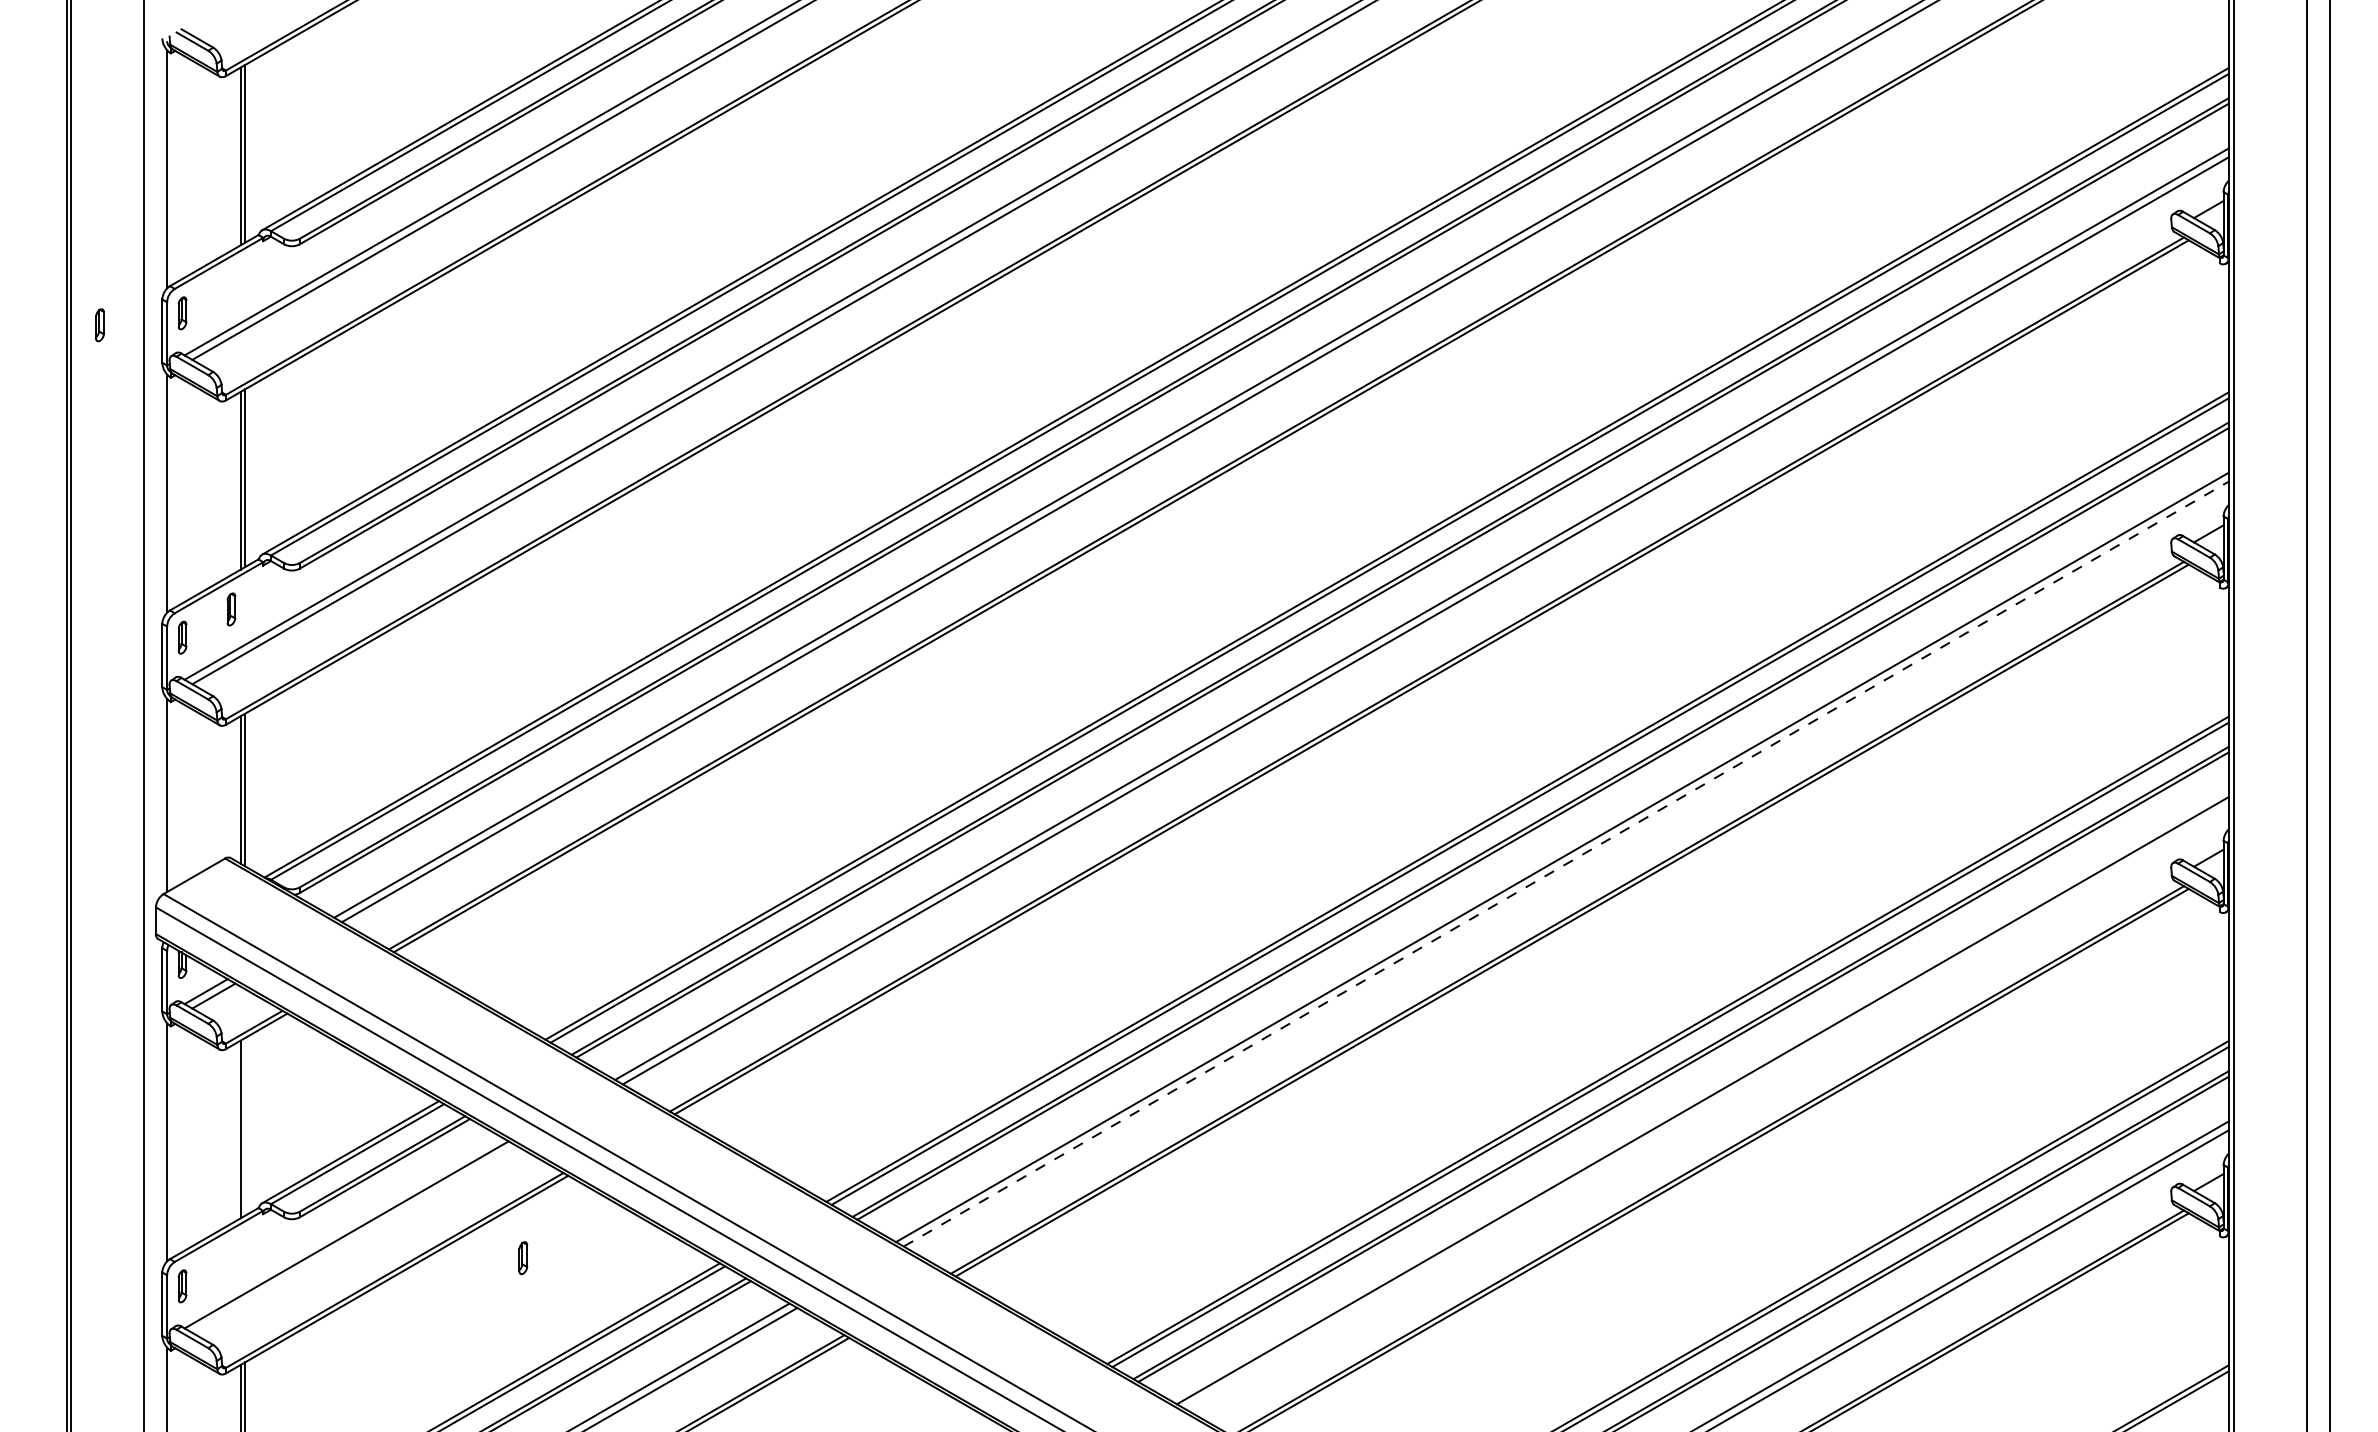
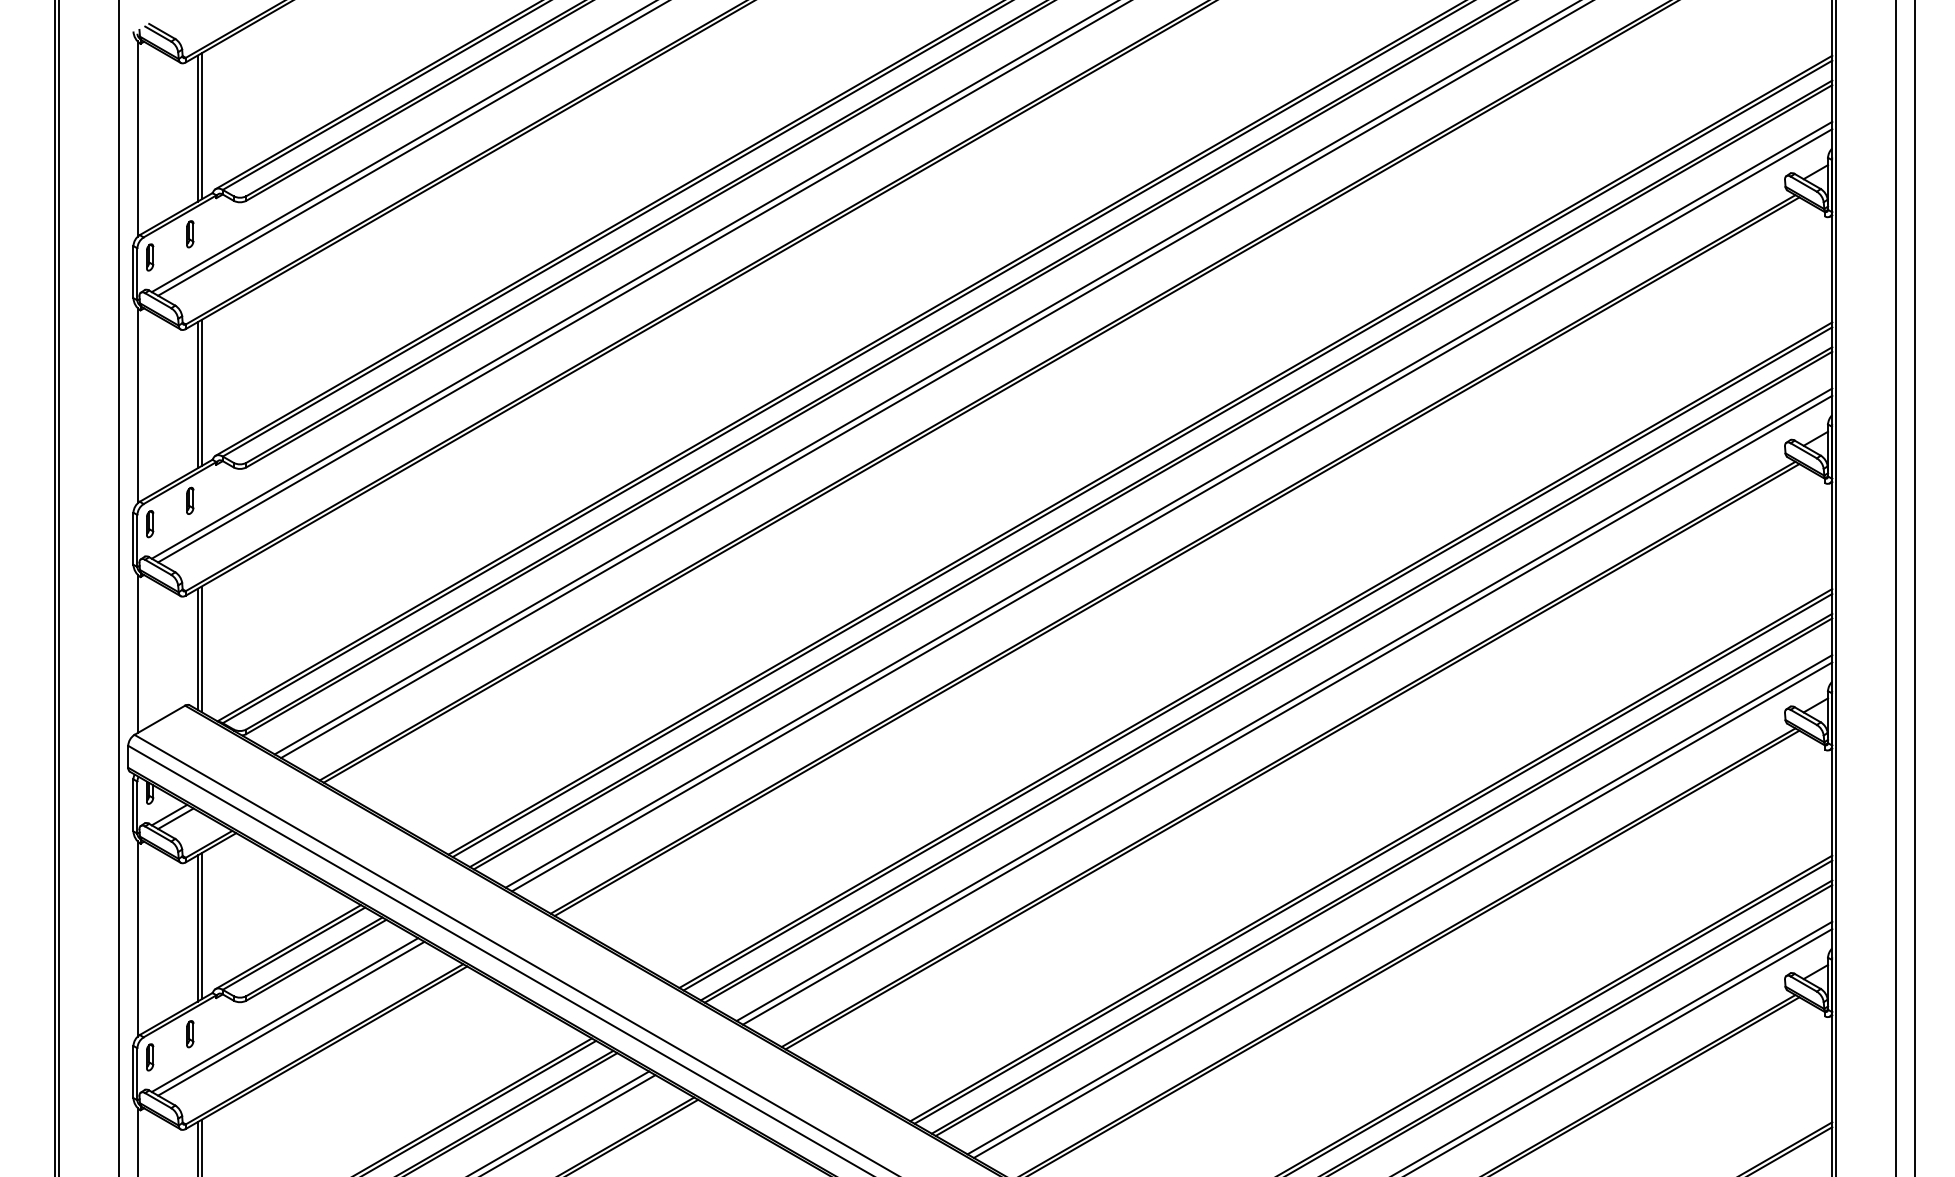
part: (100, 325) -> (190, 234), moved
line: (1566, 864) -> (1287, 710), dashed -> solid
line: (1705, 1106) -> (1402, 909), added
line: (245, 1127) -> (201, 926), added
line: (354, 1239) -> (291, 1018), added
part: (523, 1258) -> (190, 1034), moved

